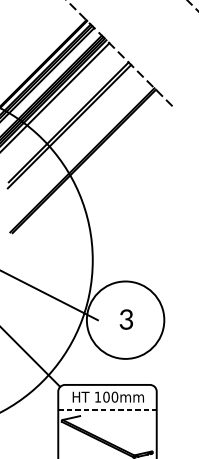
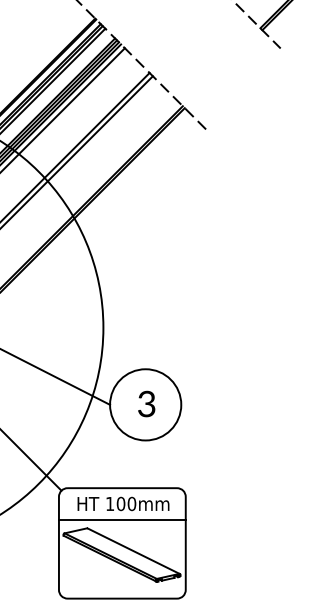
circle: (125, 319) -> (145, 404), size x0.71
line: (107, 410) -> (122, 520), dashed -> solid
line: (116, 433) -> (133, 550), added

